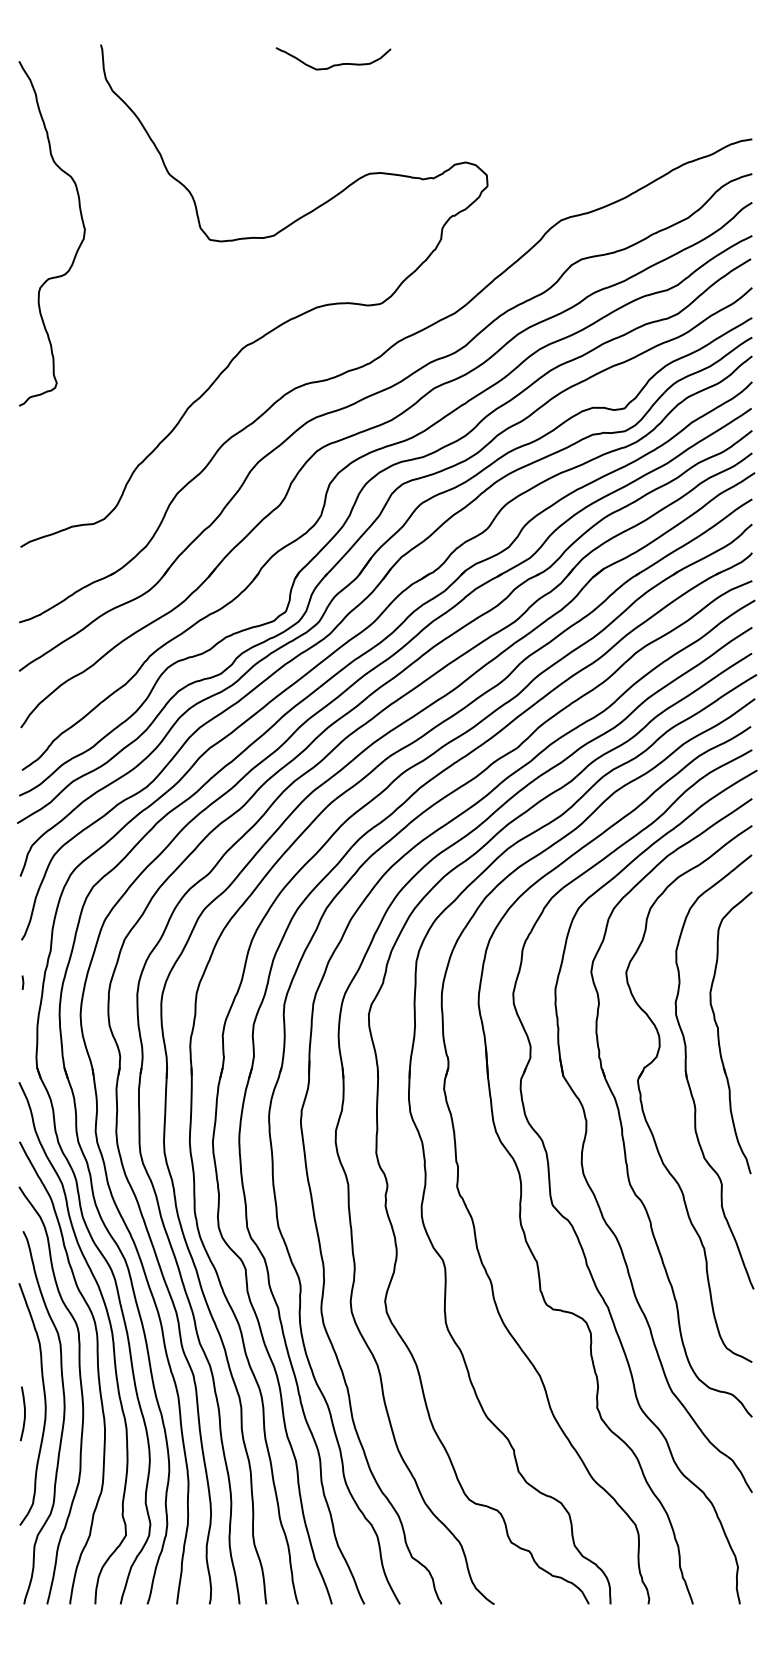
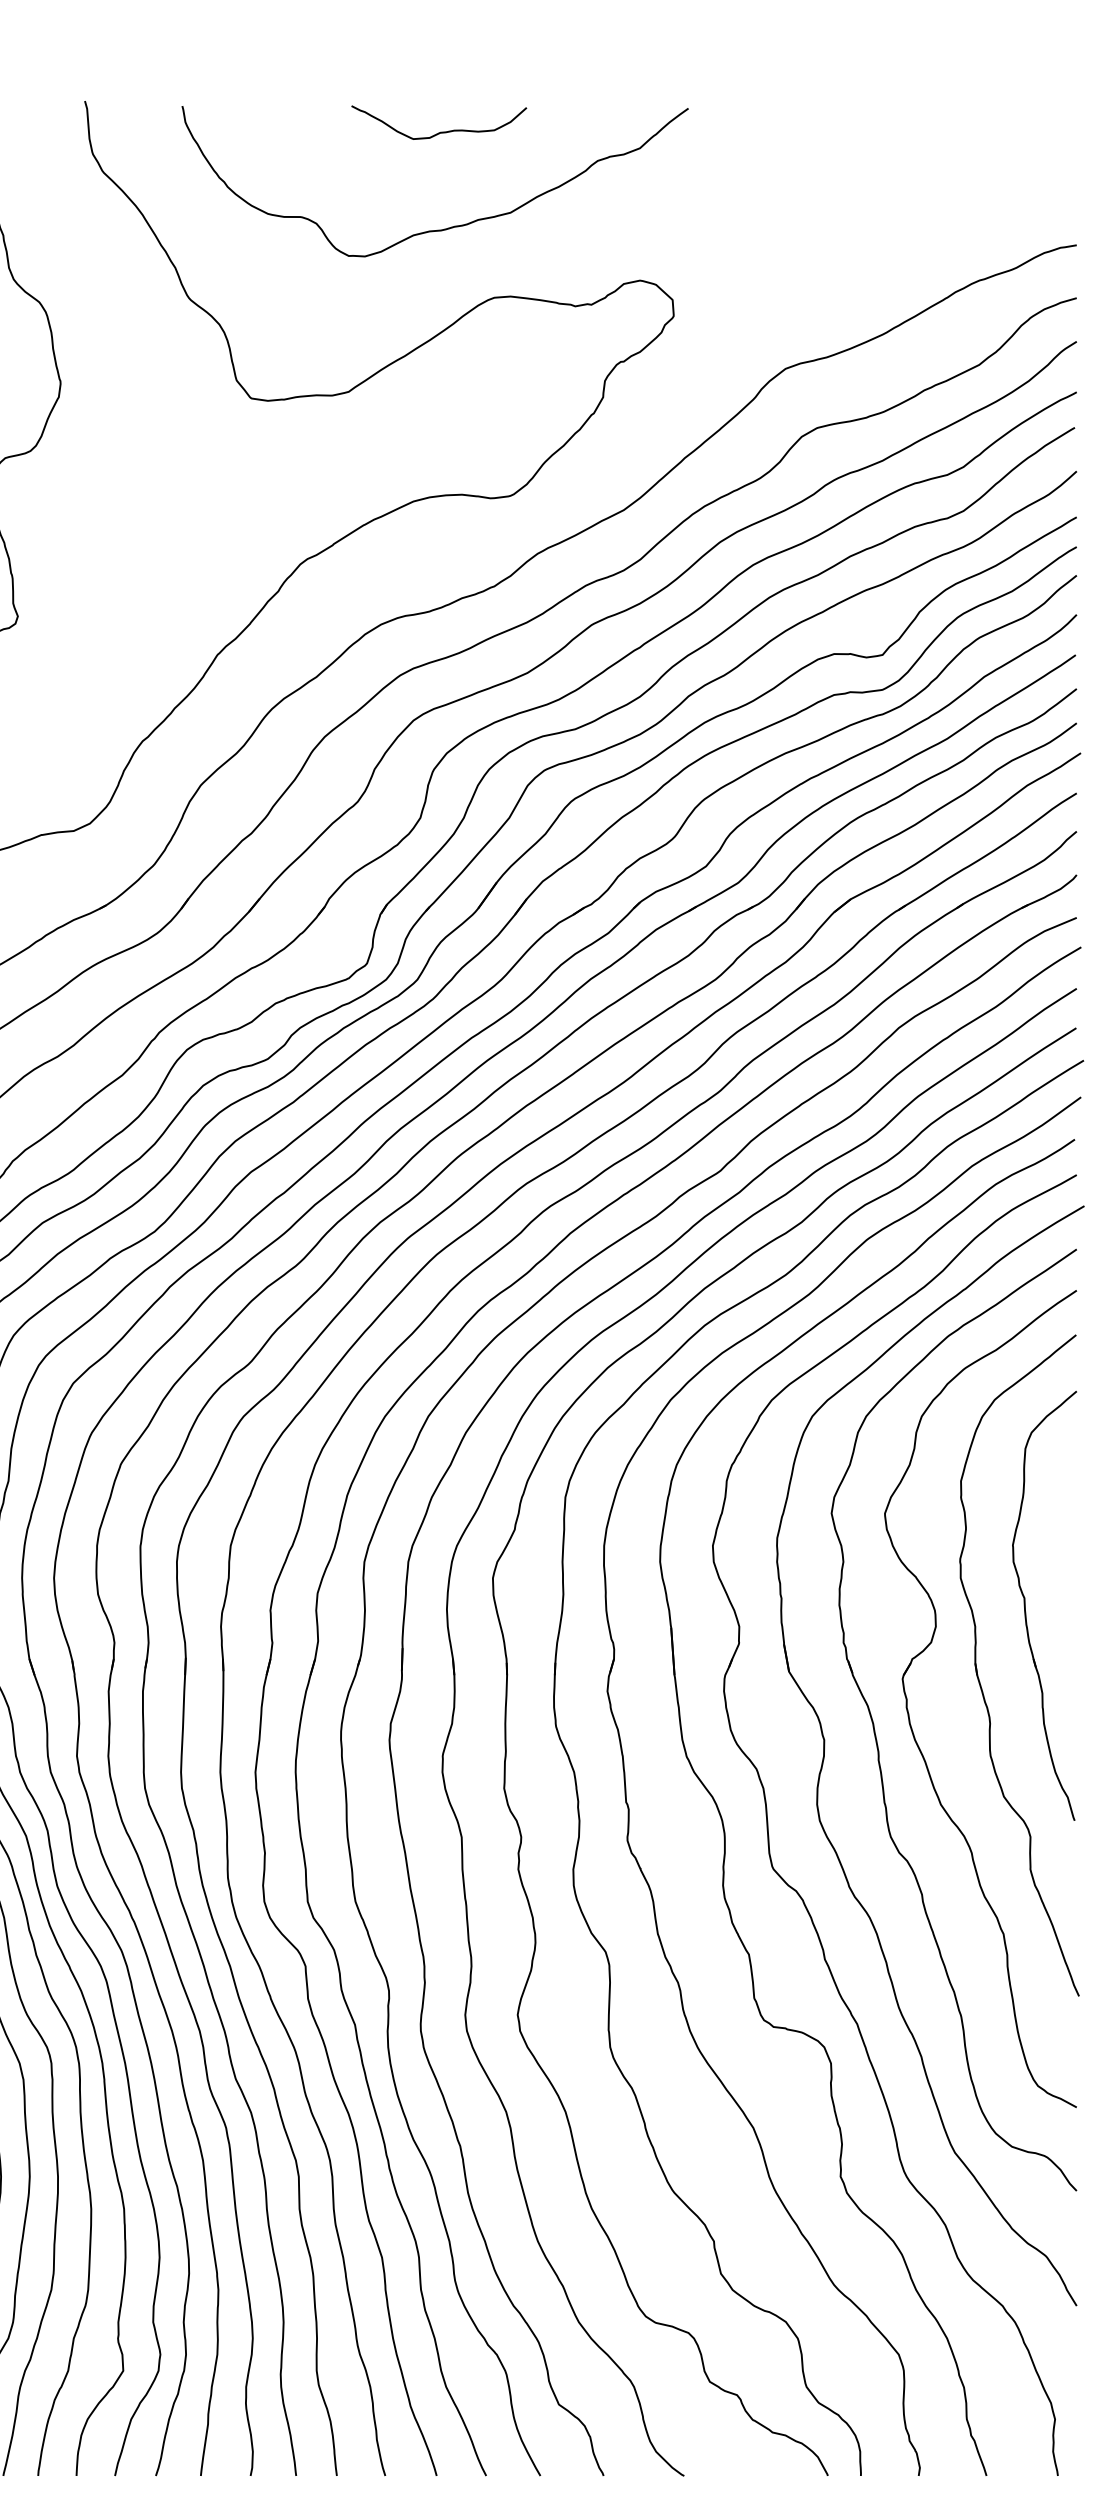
curve: (341, 126) -> (451, 225), added

